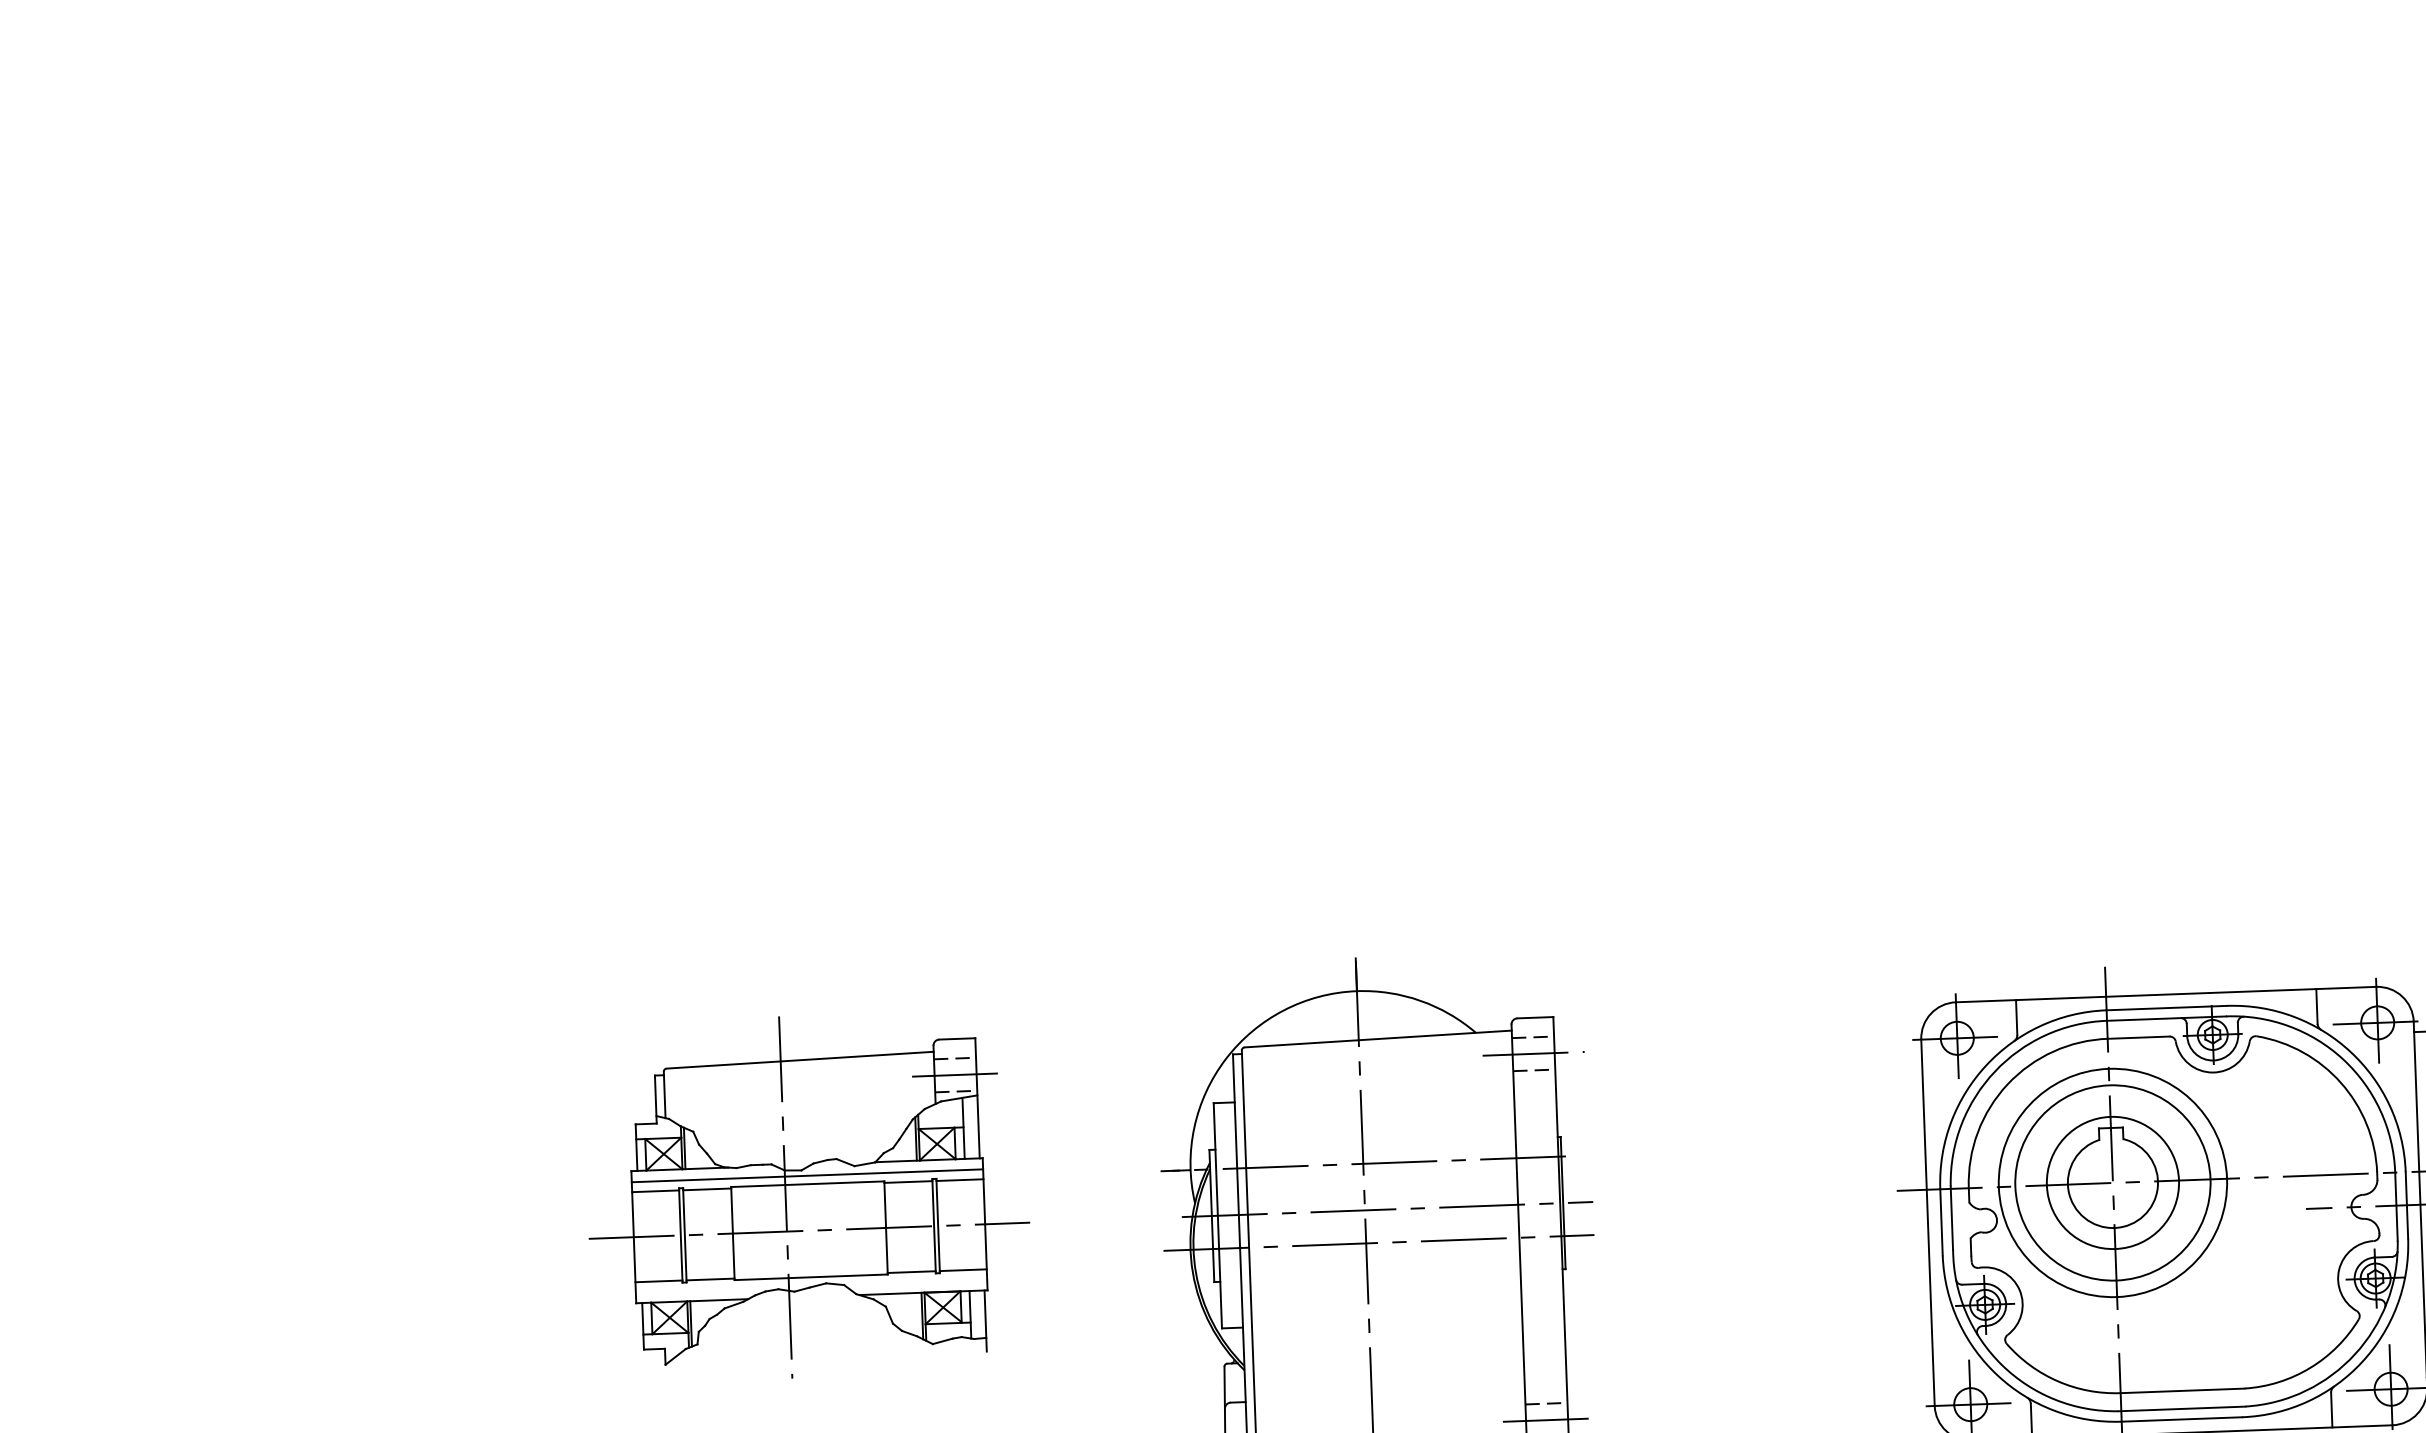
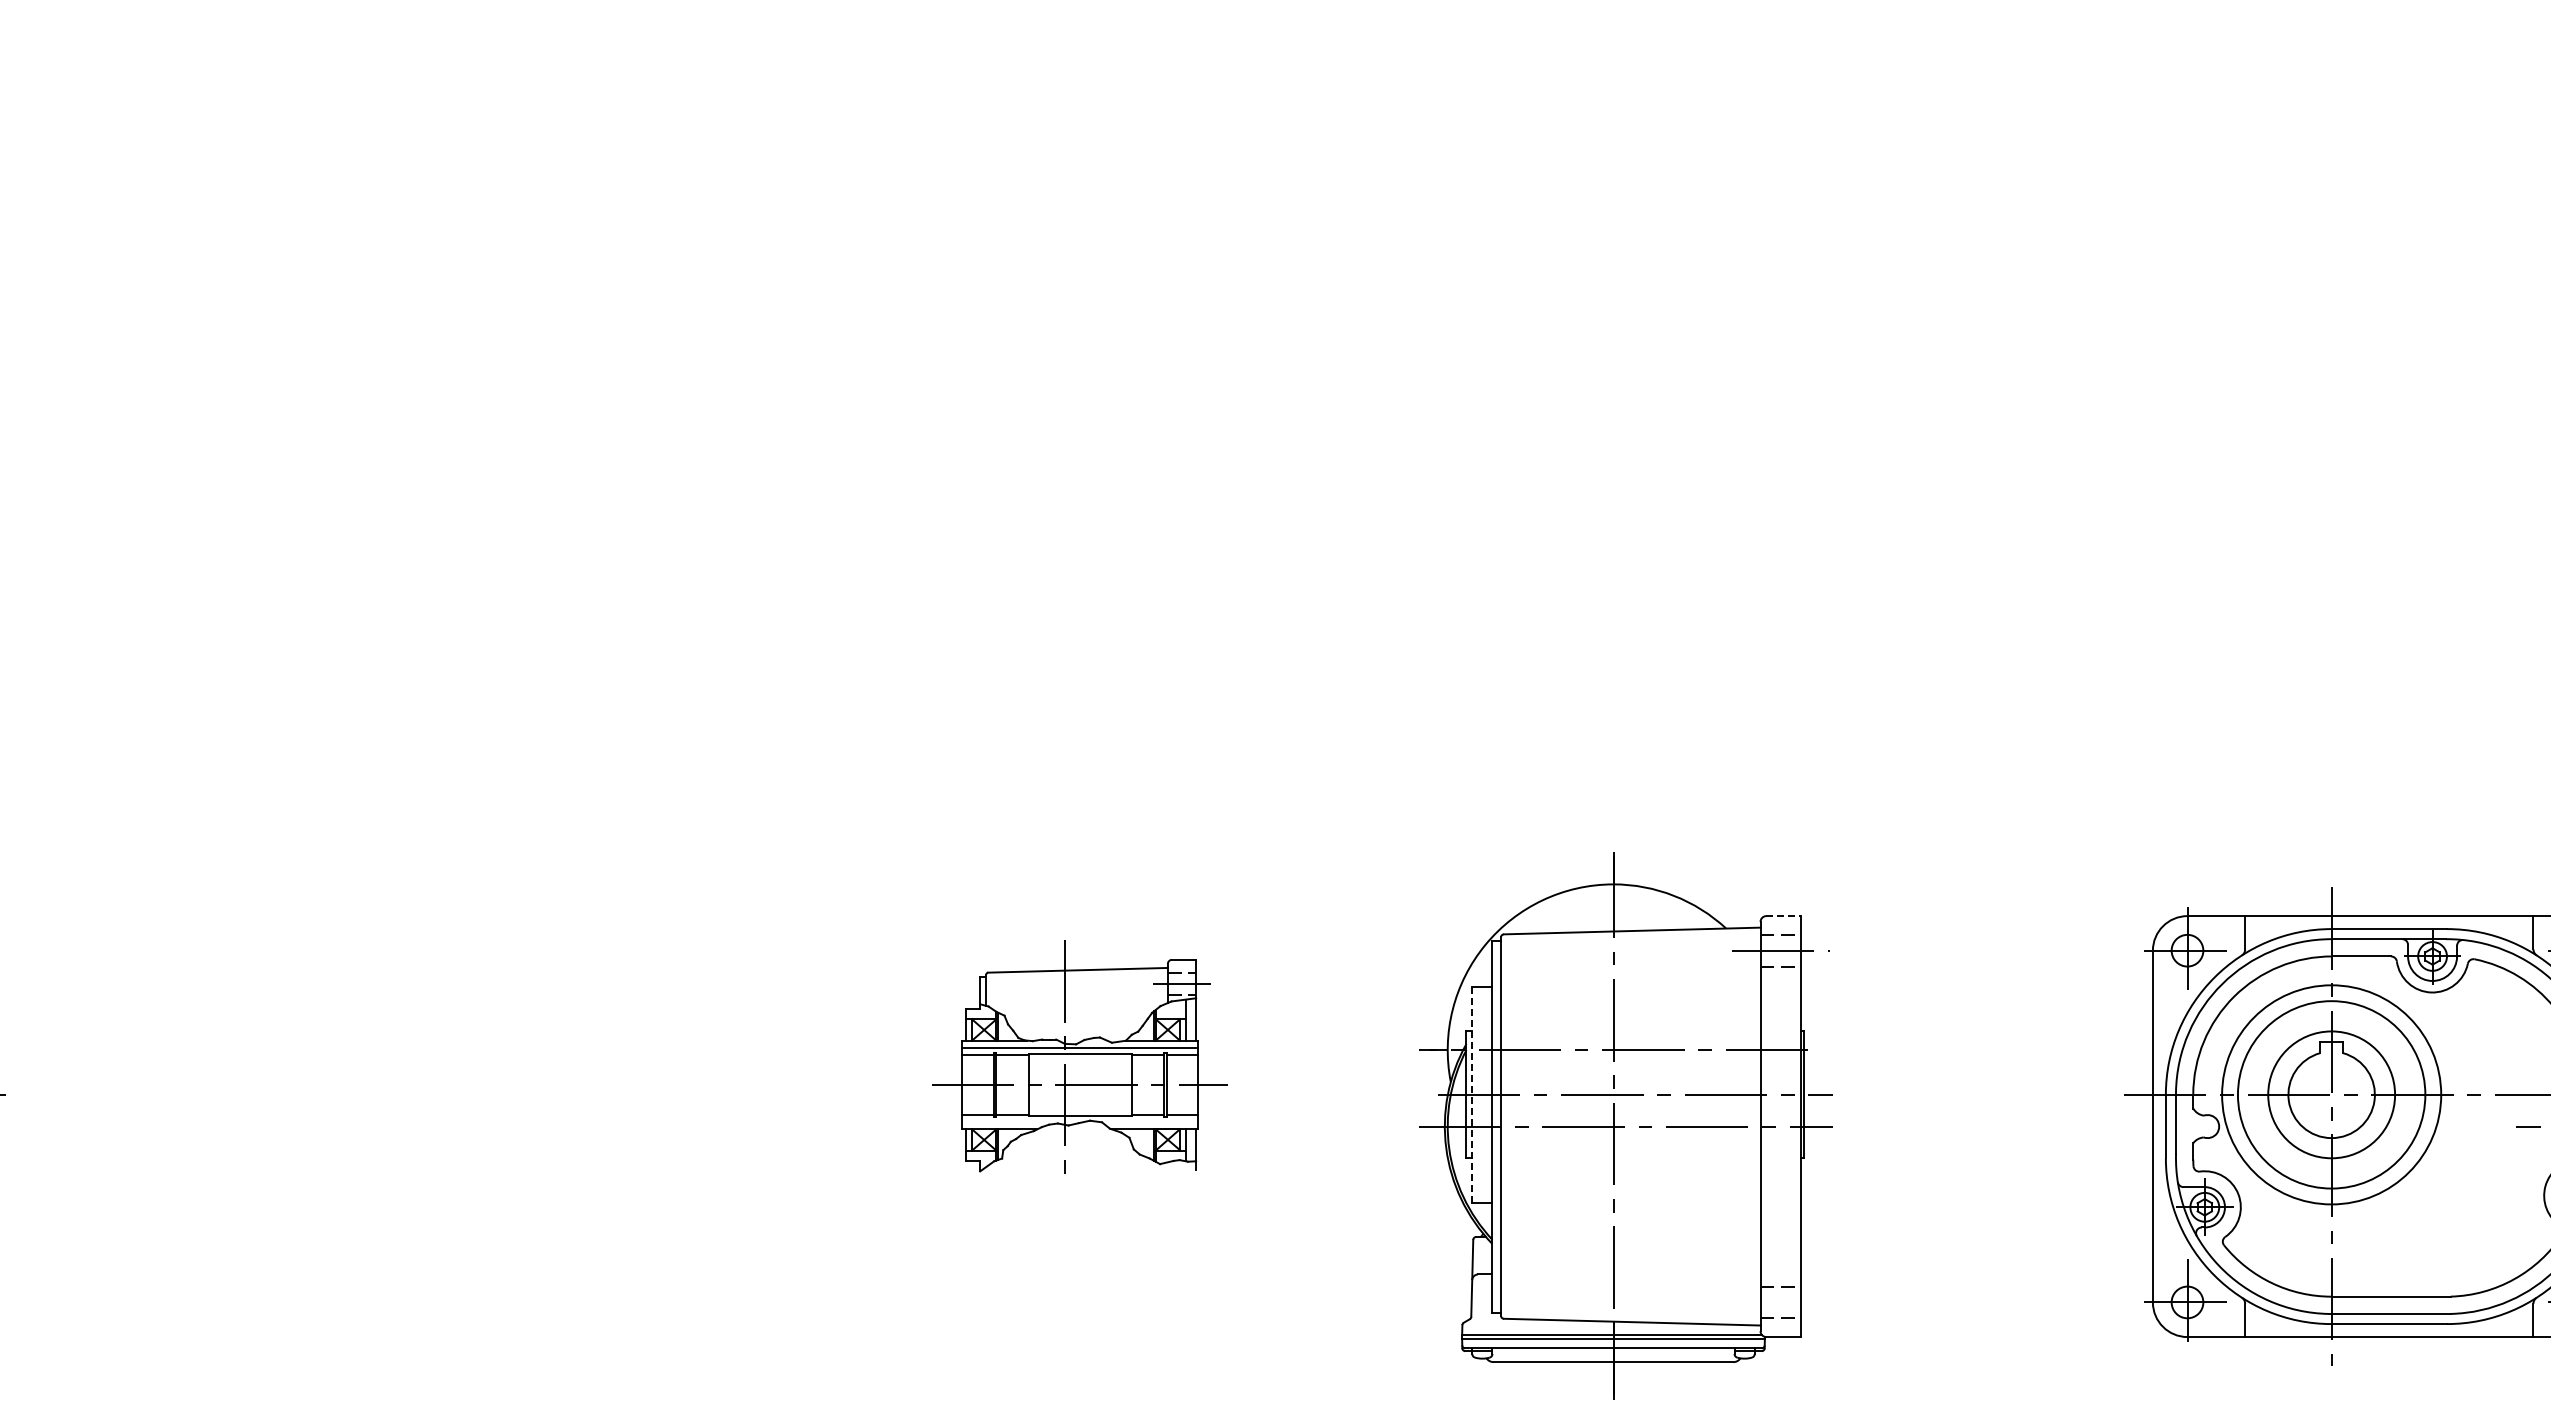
line: (1536, 1018) -> (1784, 916), solid -> dashed
part: (807, 1196) -> (1079, 1061), size x0.7
line: (1218, 1216) -> (1472, 1095), solid -> dashed
line: (1547, 1420) -> (1781, 1302), removed

